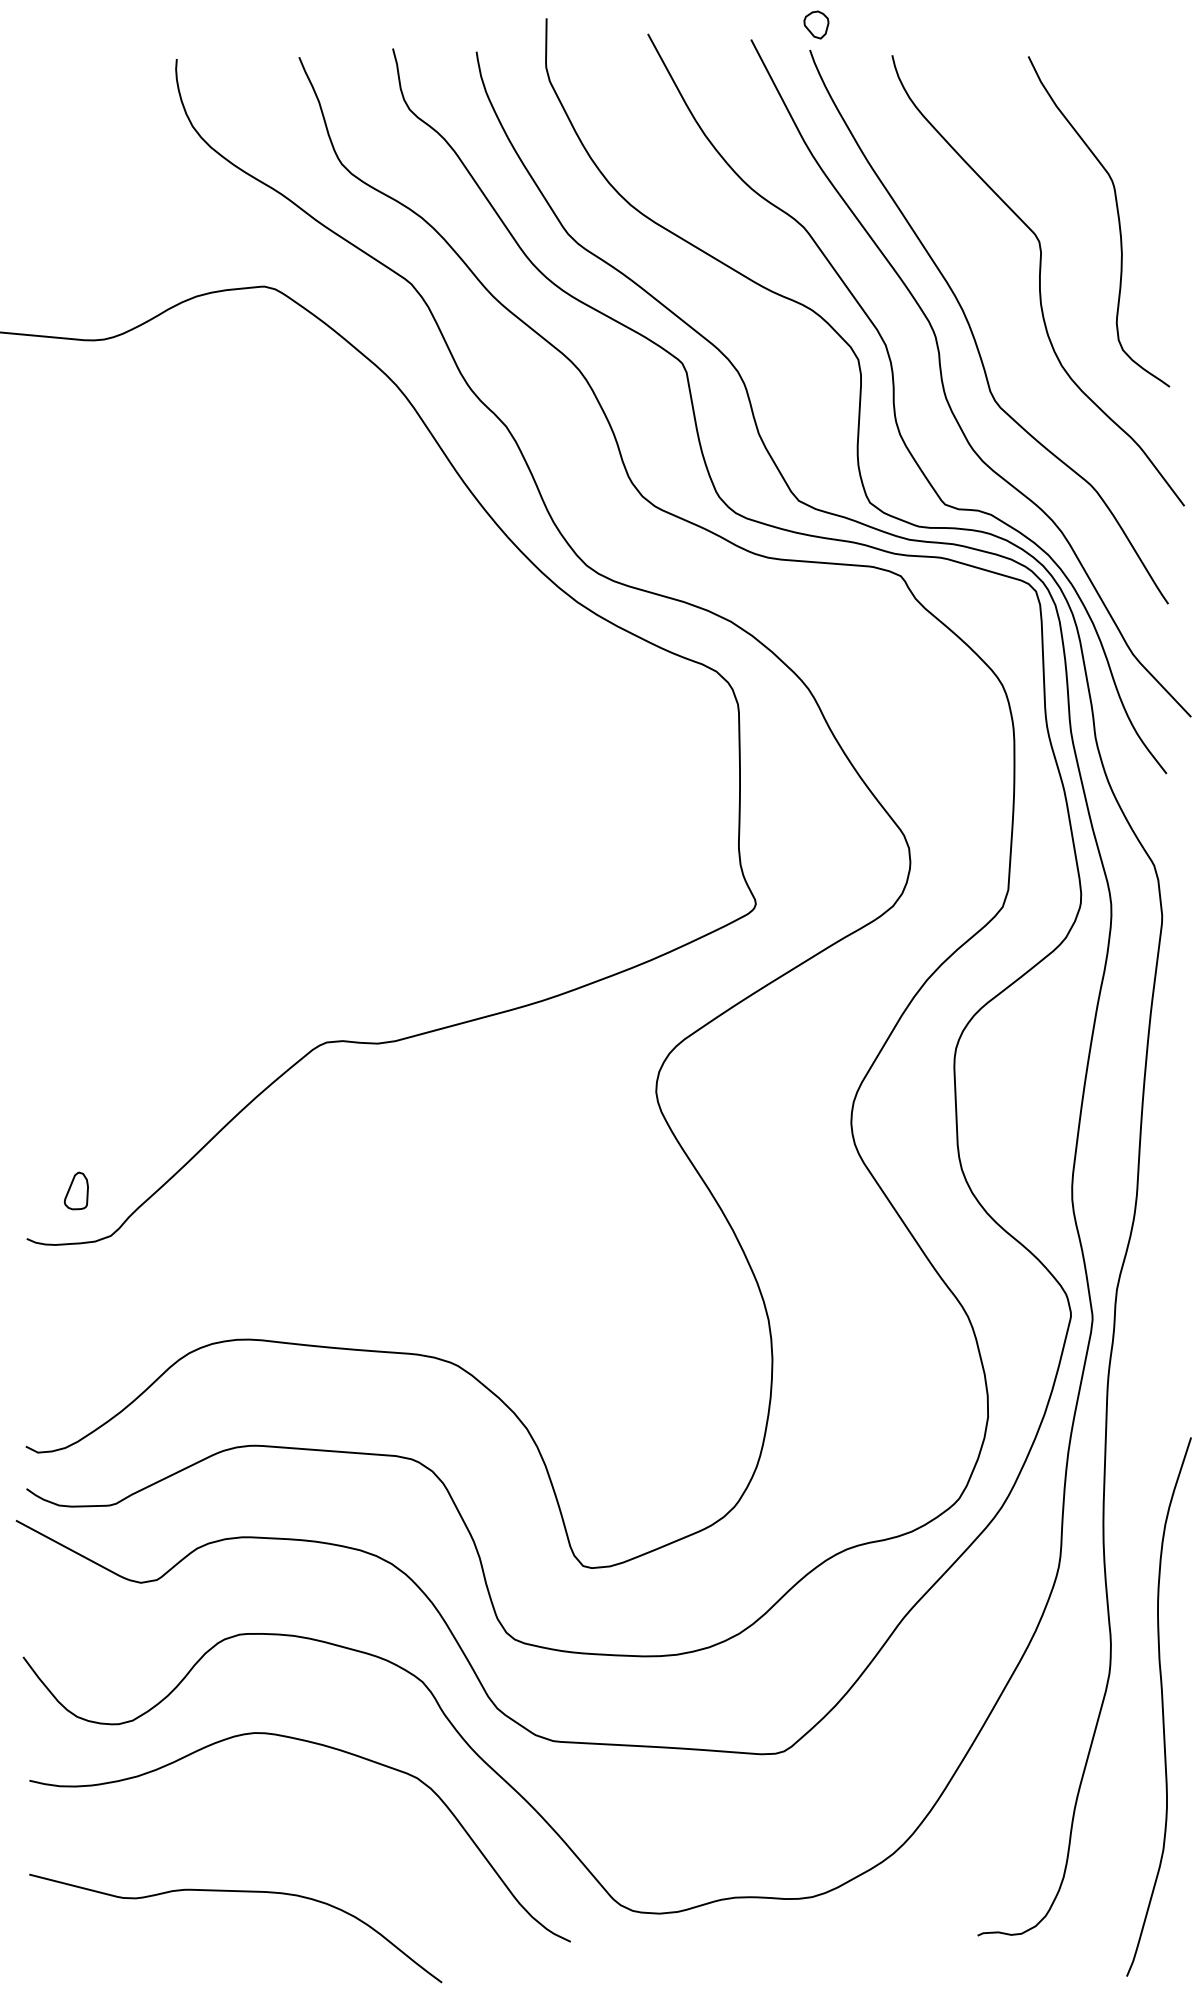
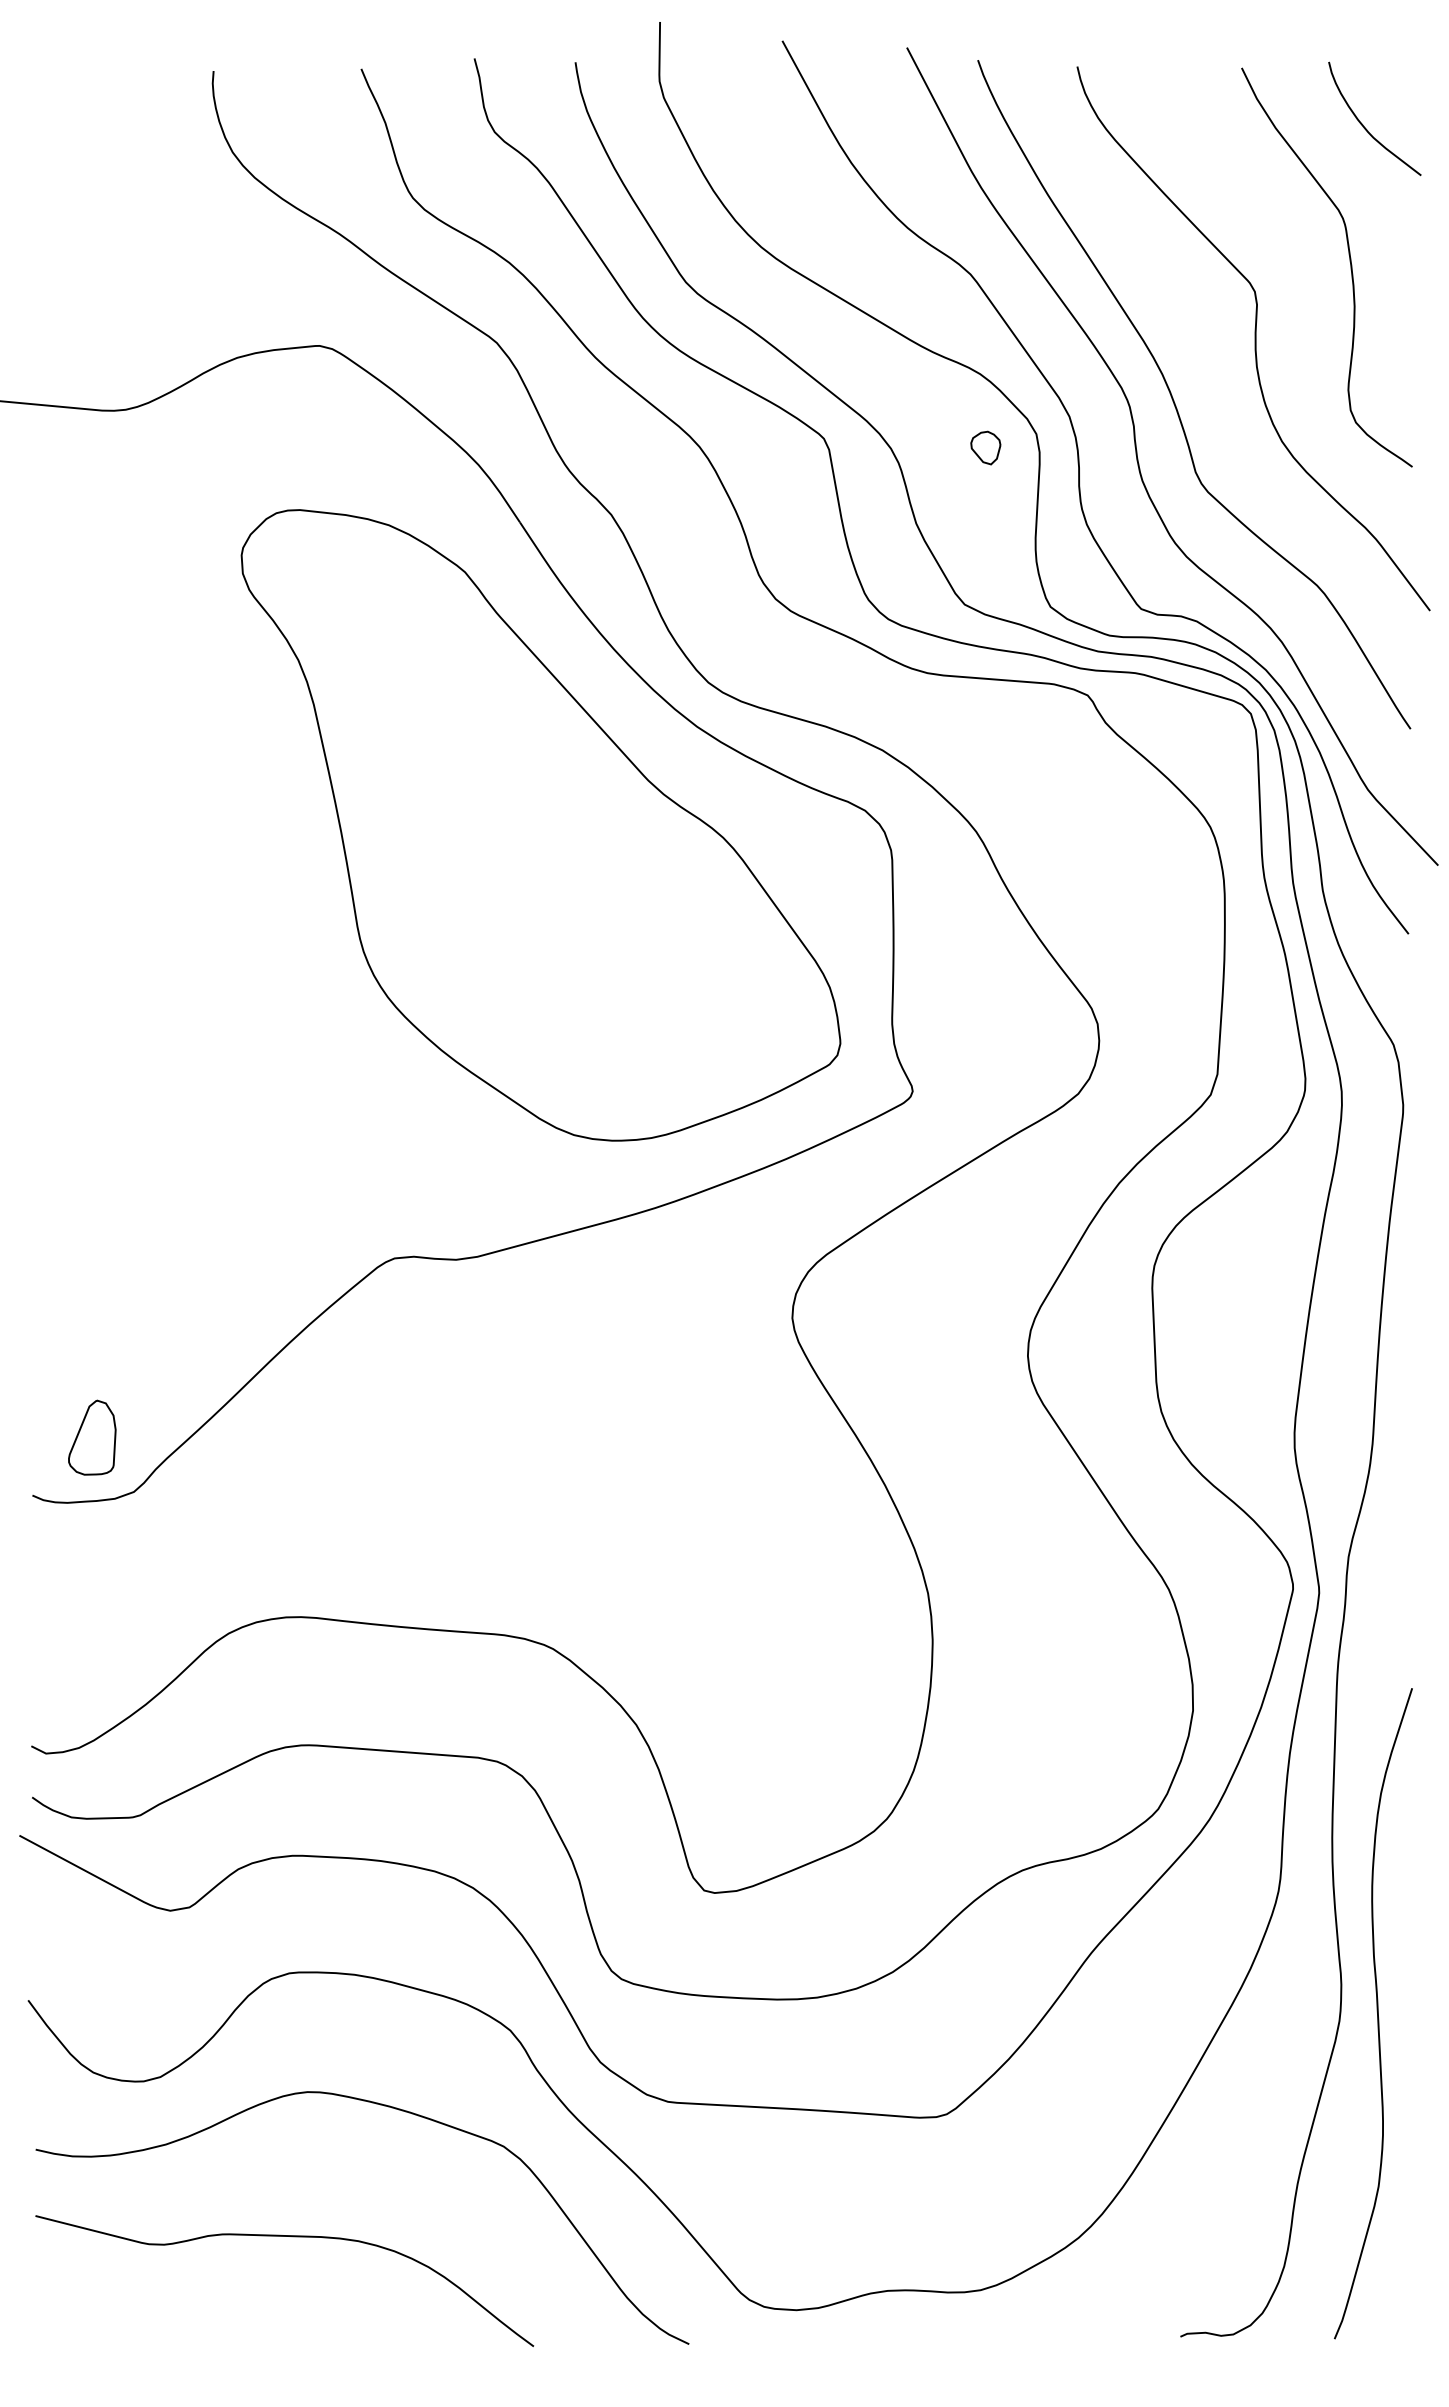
part: (816, 24) -> (985, 447), moved
curve: (1129, 103) -> (1363, 124), added
part: (447, 683) -> (540, 825), added
part: (76, 1190) -> (92, 1437), size x1.67
curve: (1161, 1705) -> (1376, 2011), moved
curve: (242, 1892) -> (292, 2237), moved

